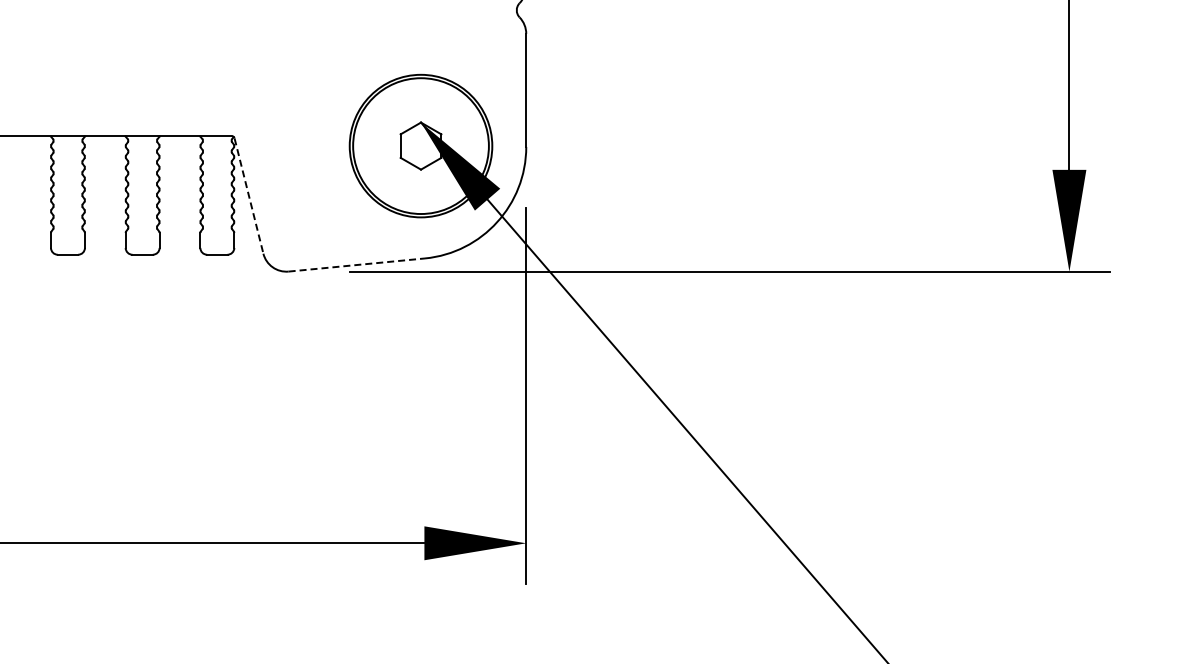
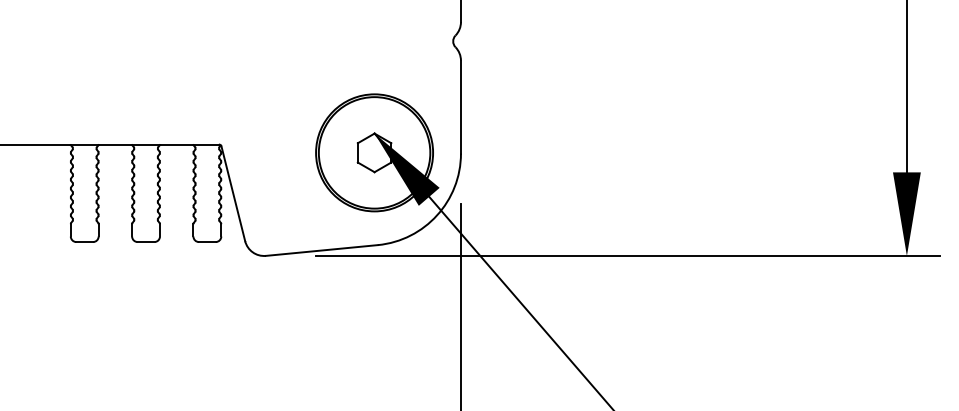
line: (249, 196) -> (233, 194), dashed -> solid
line: (357, 264) -> (322, 250), dashed -> solid

